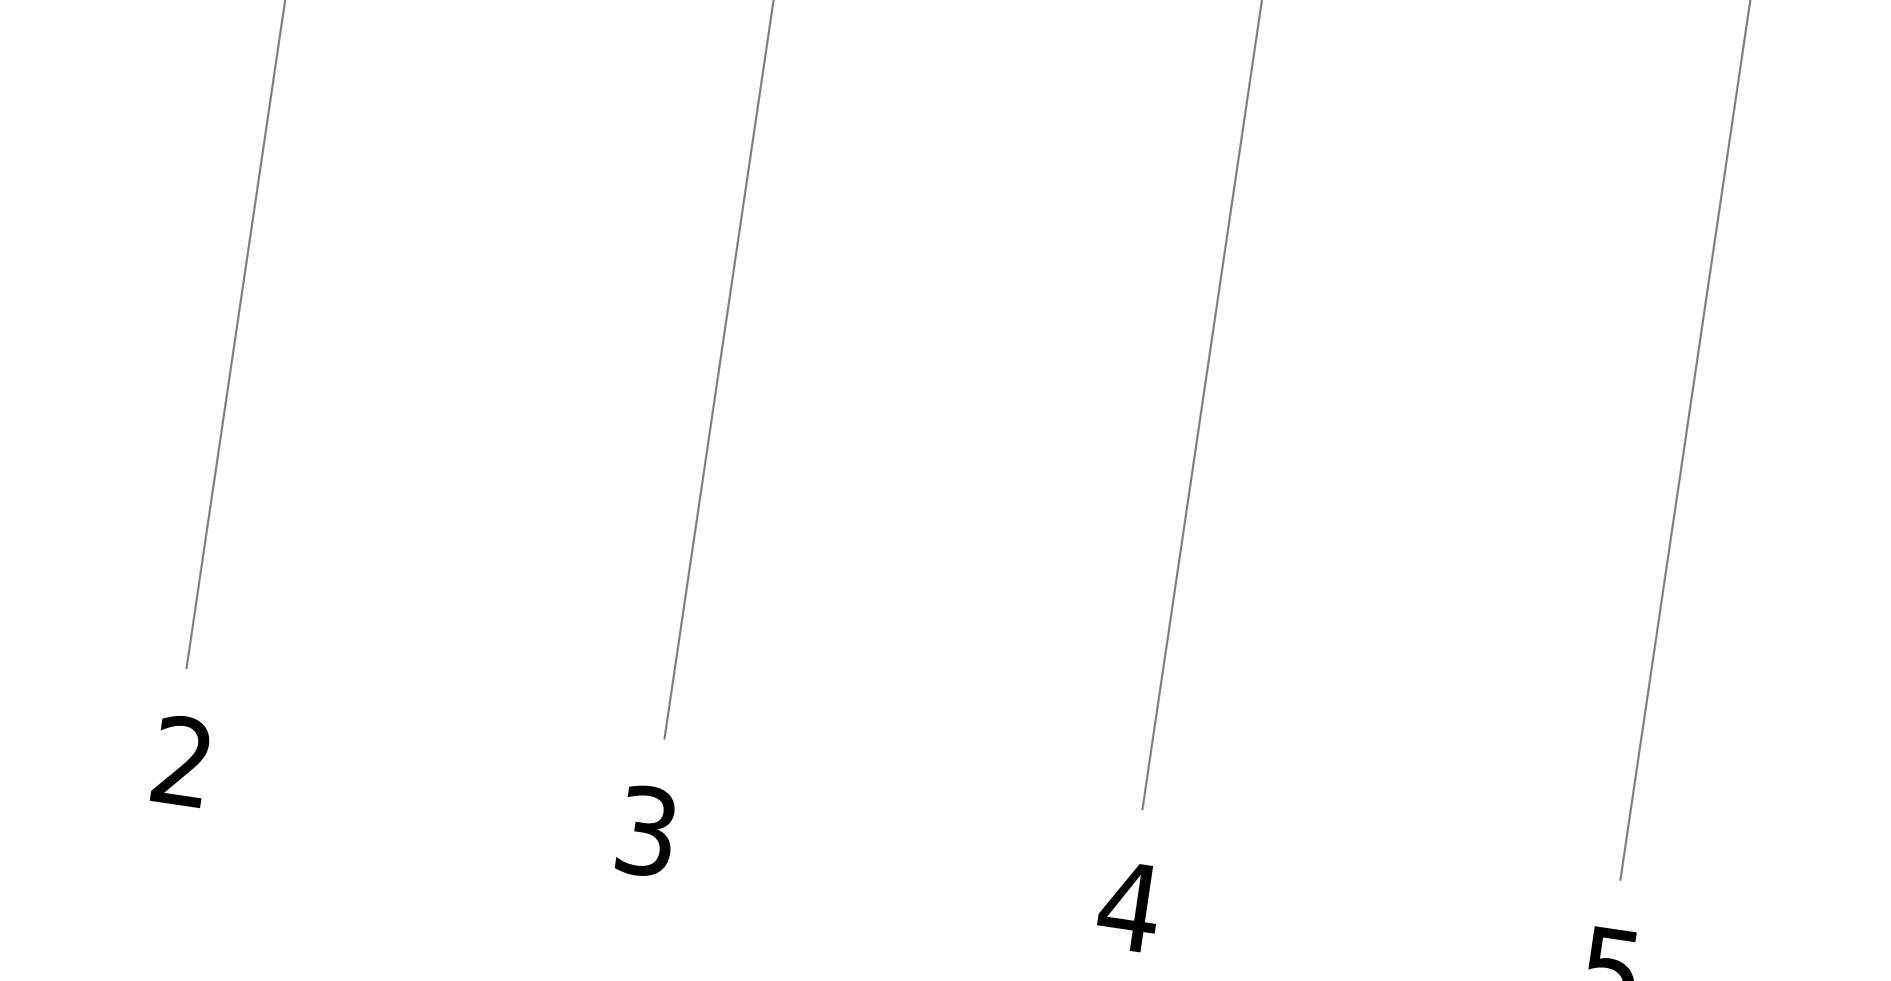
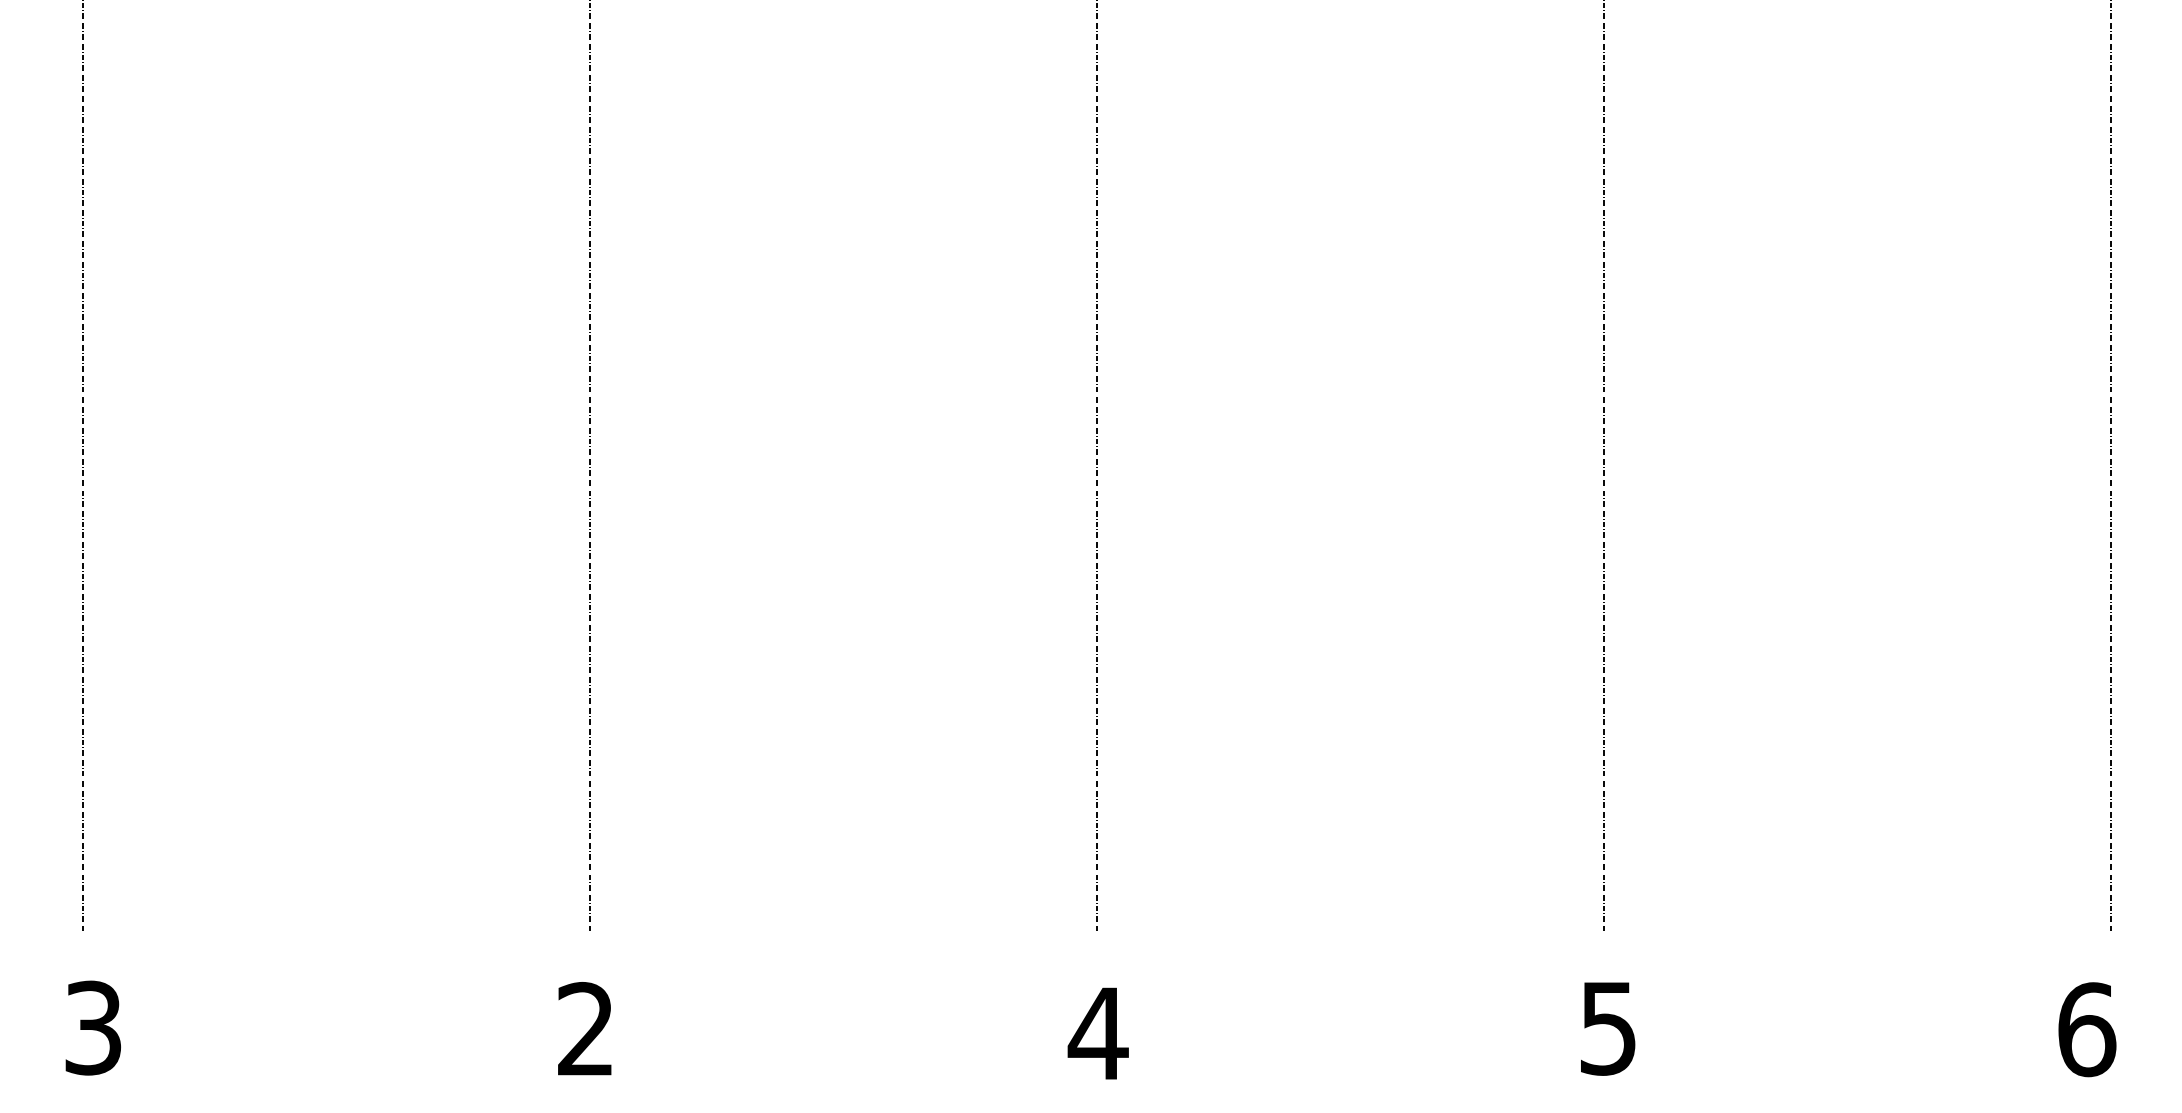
text: (182, 760) -> (93, 1027), 2 -> 3
text: (646, 831) -> (585, 1029), 3 -> 2

